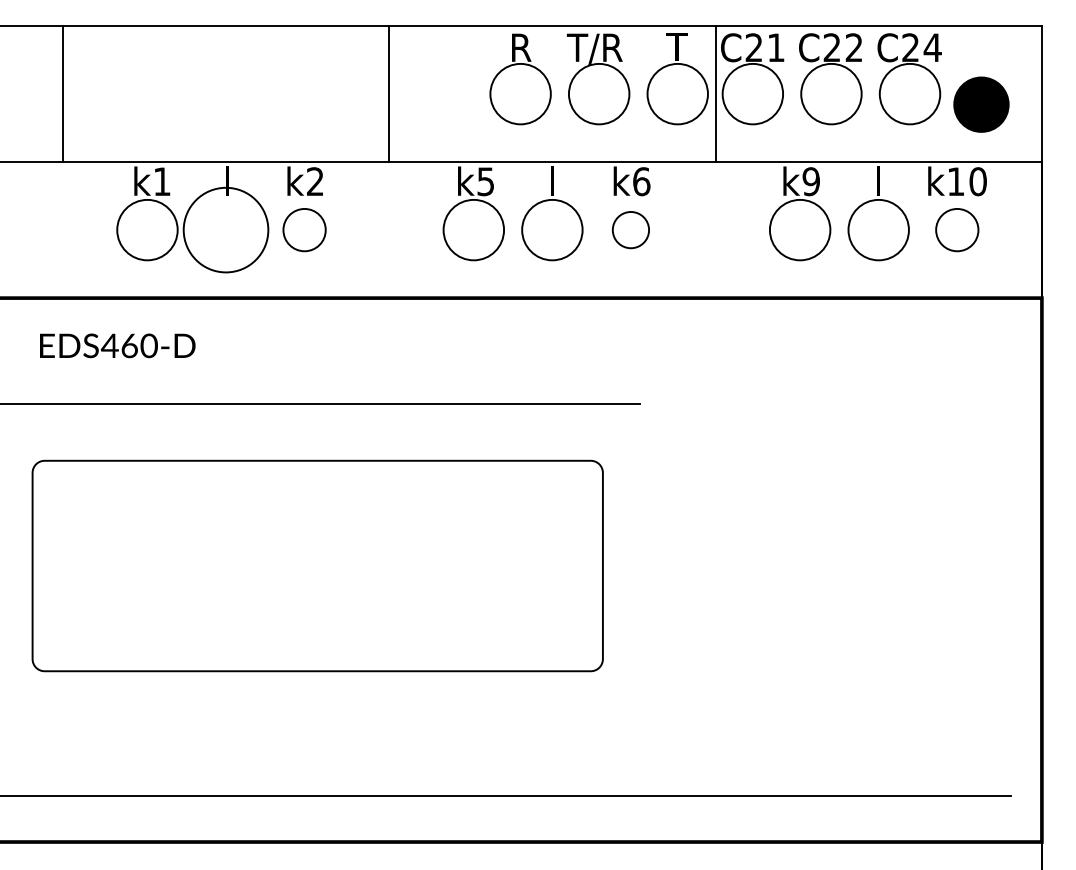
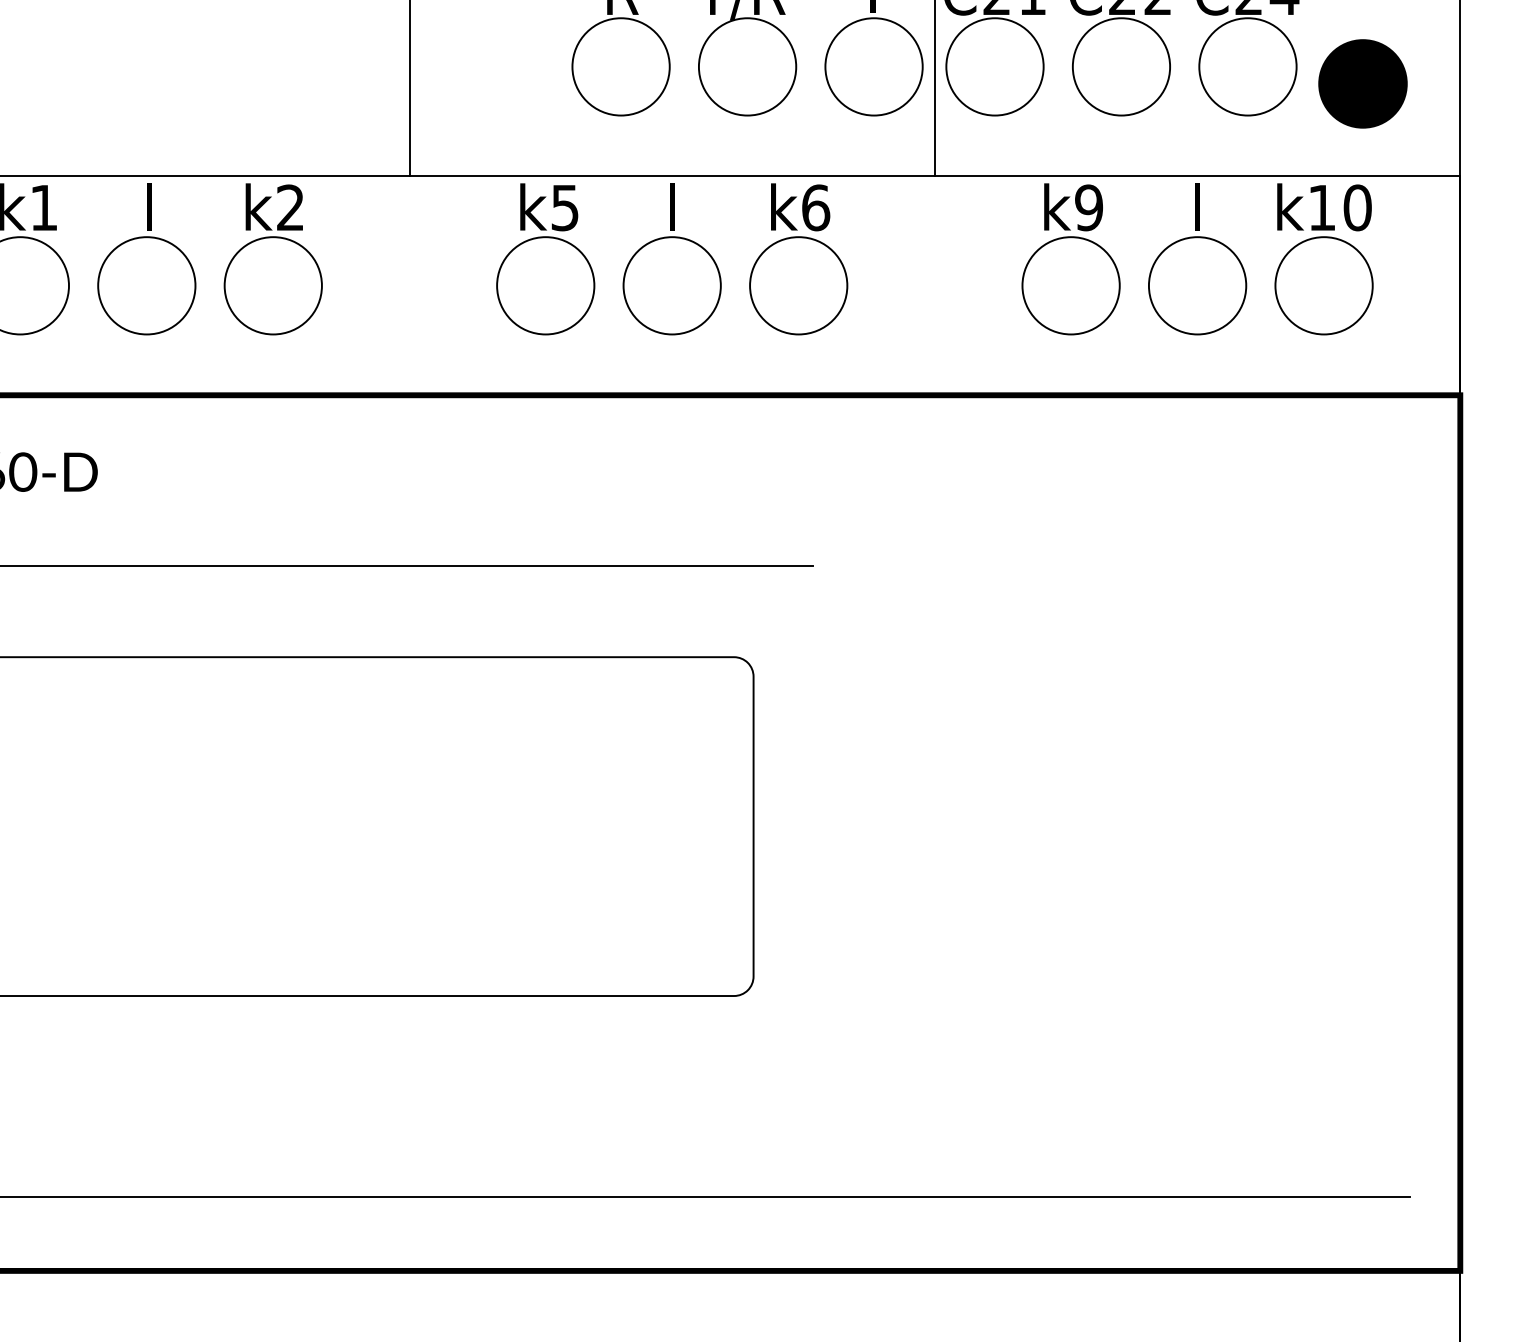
circle: (225, 229) -> (145, 284), size x0.71
circle: (304, 229) -> (273, 284), size x1.43
circle: (630, 229) -> (797, 284), size x1.67
circle: (957, 229) -> (1324, 284), size x1.43

